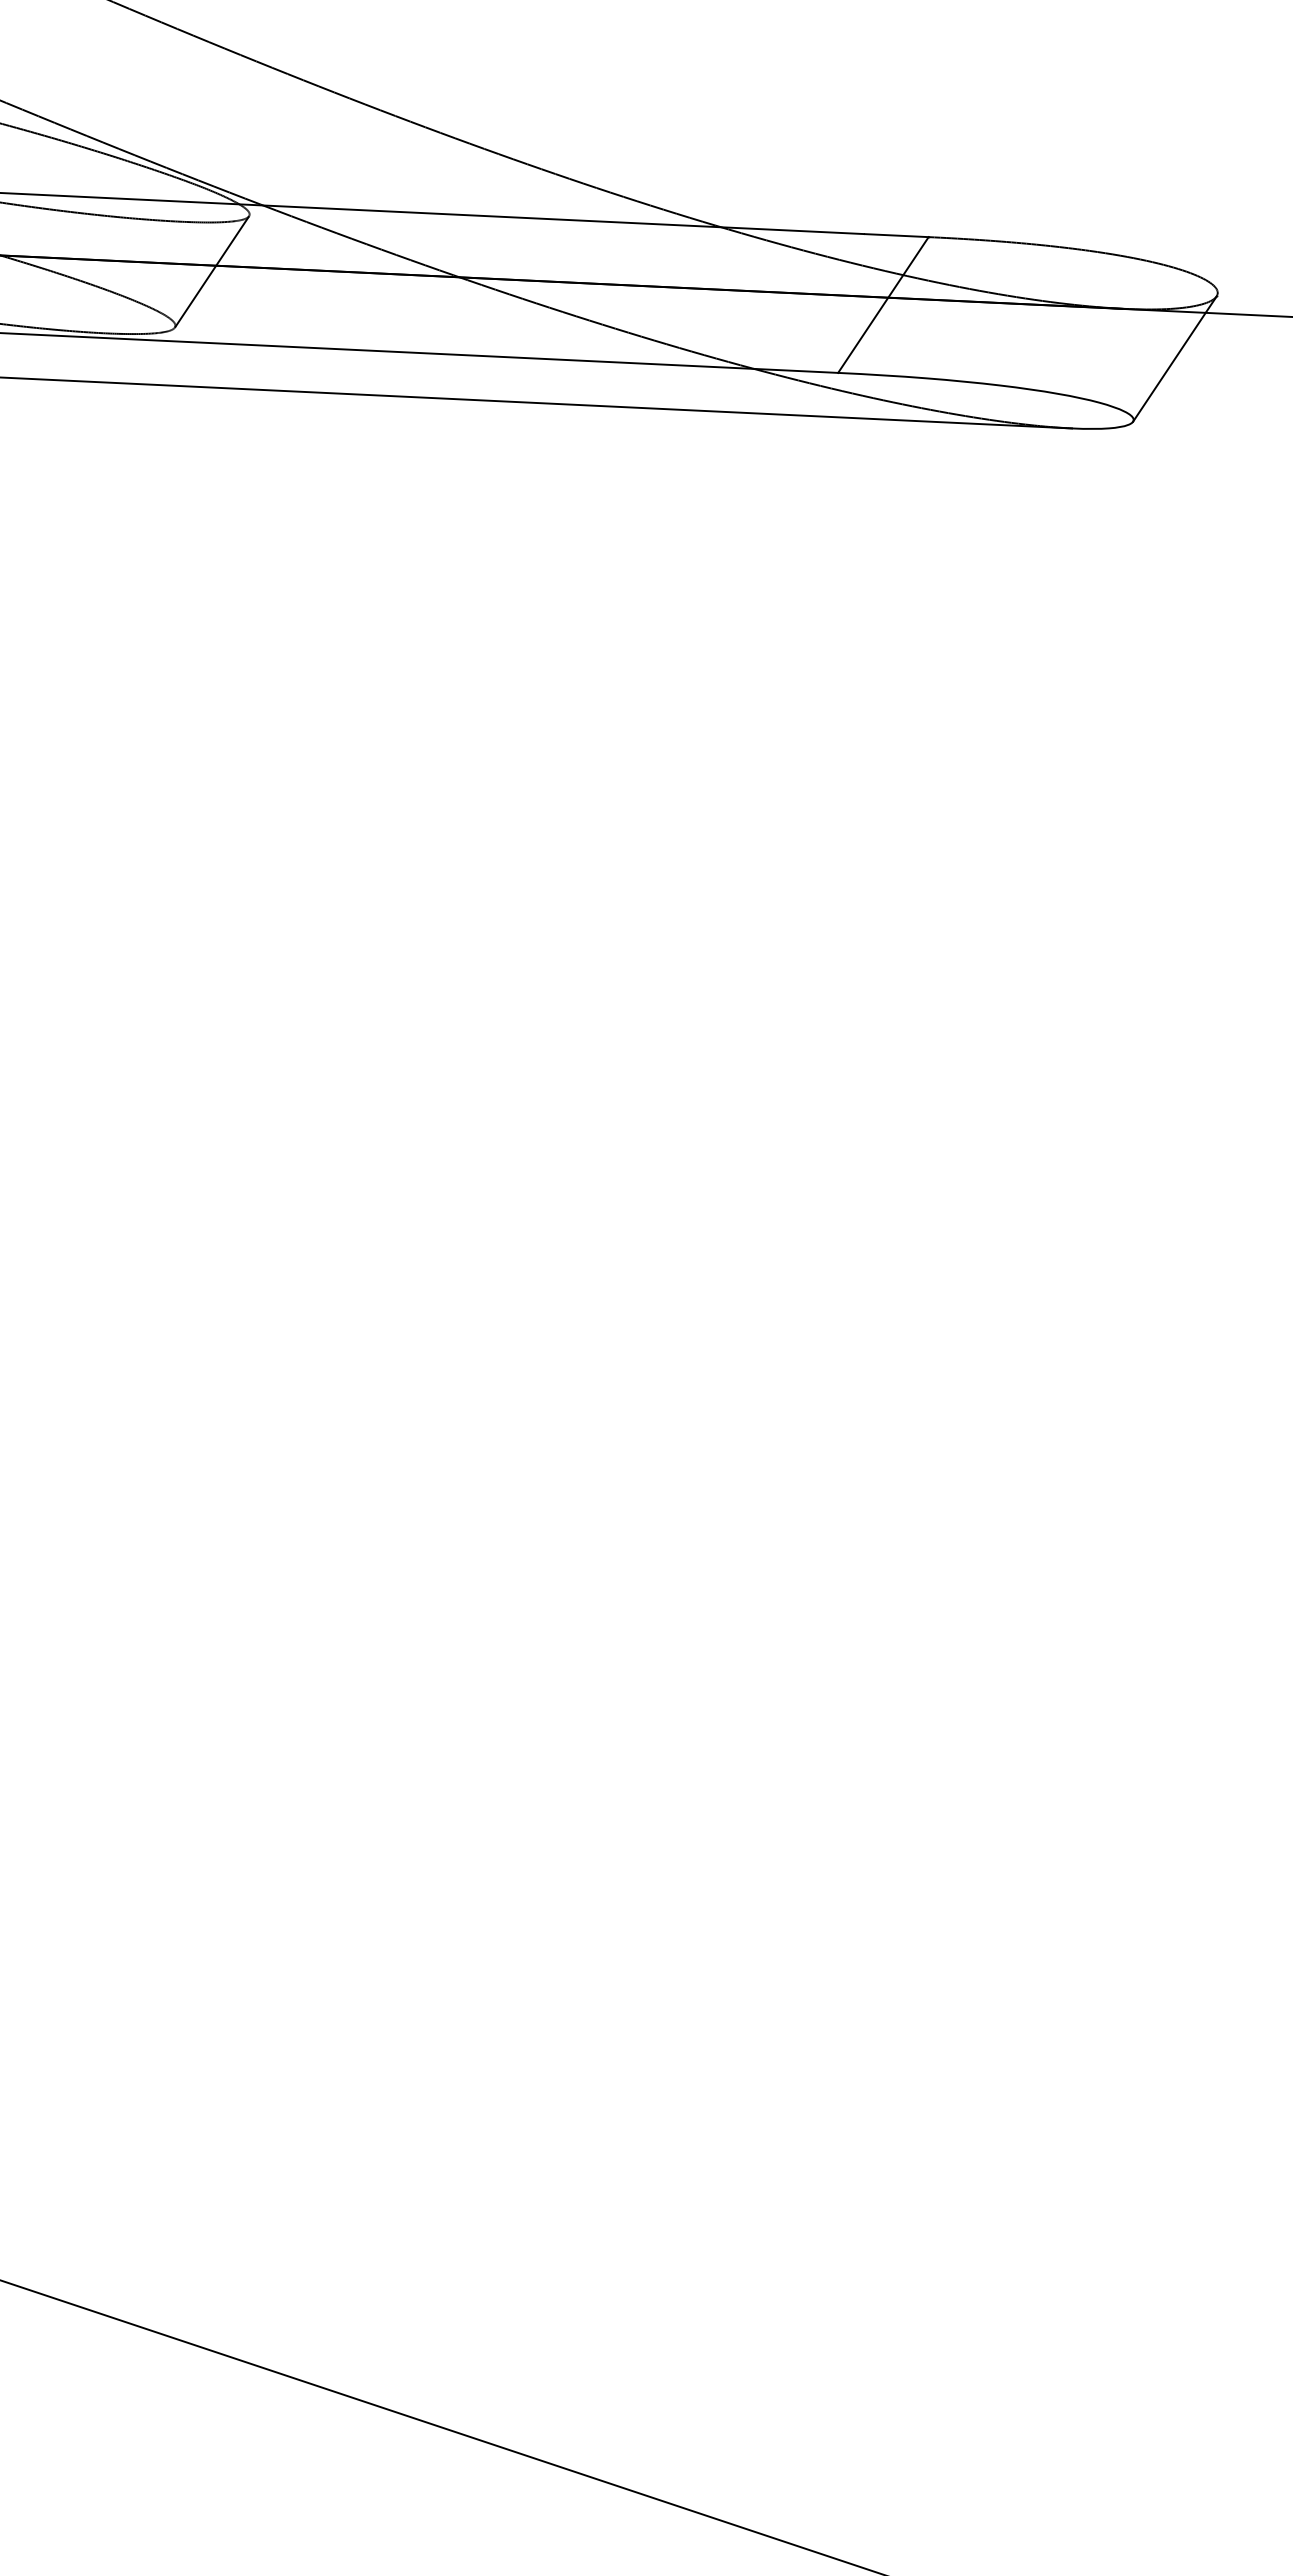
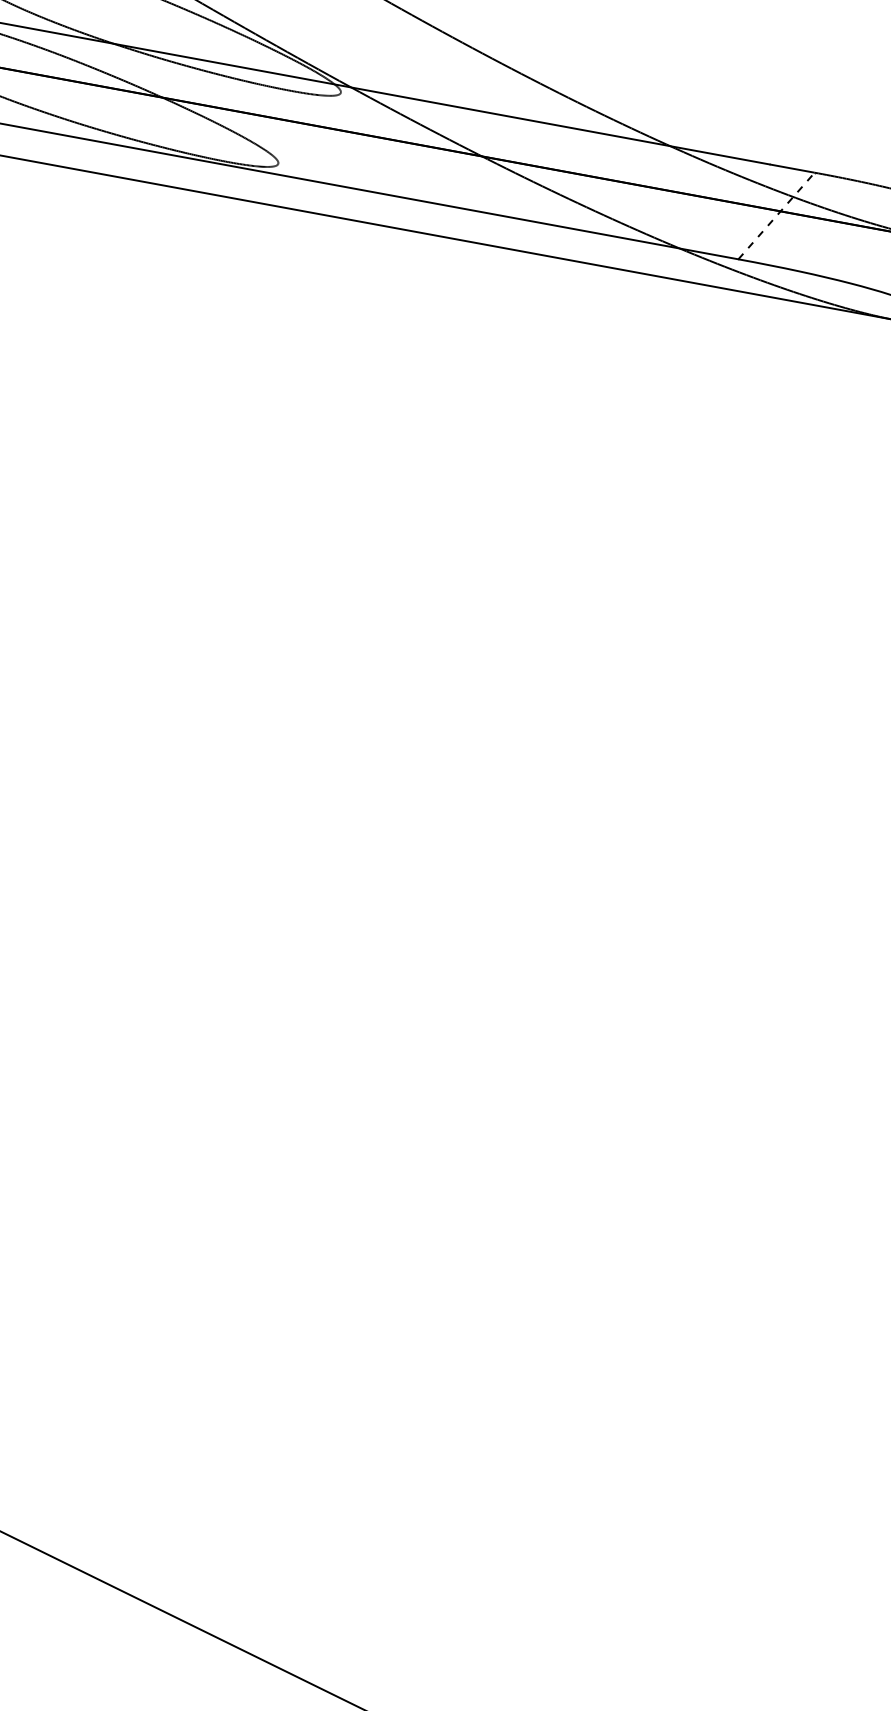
line: (211, 271) -> (308, 128), removed
line: (883, 305) -> (776, 216), solid -> dashed

